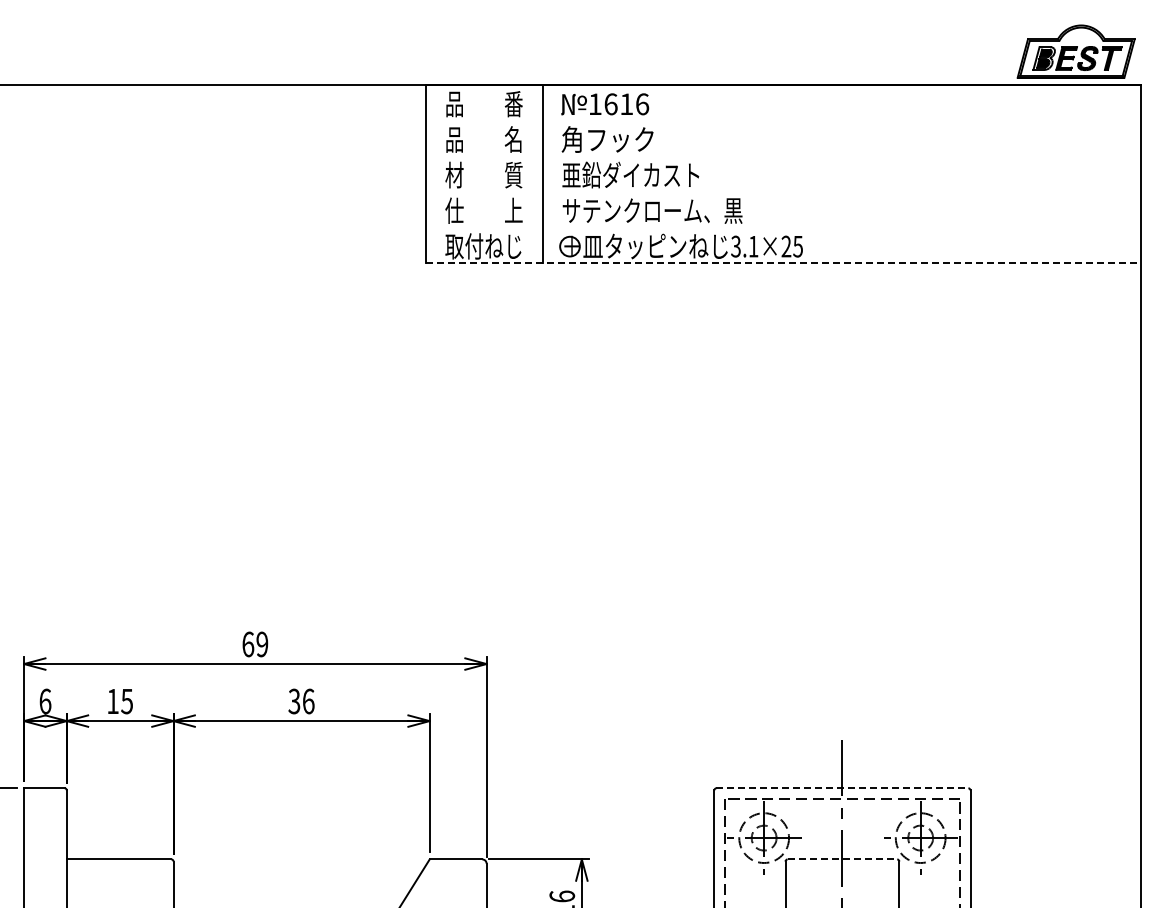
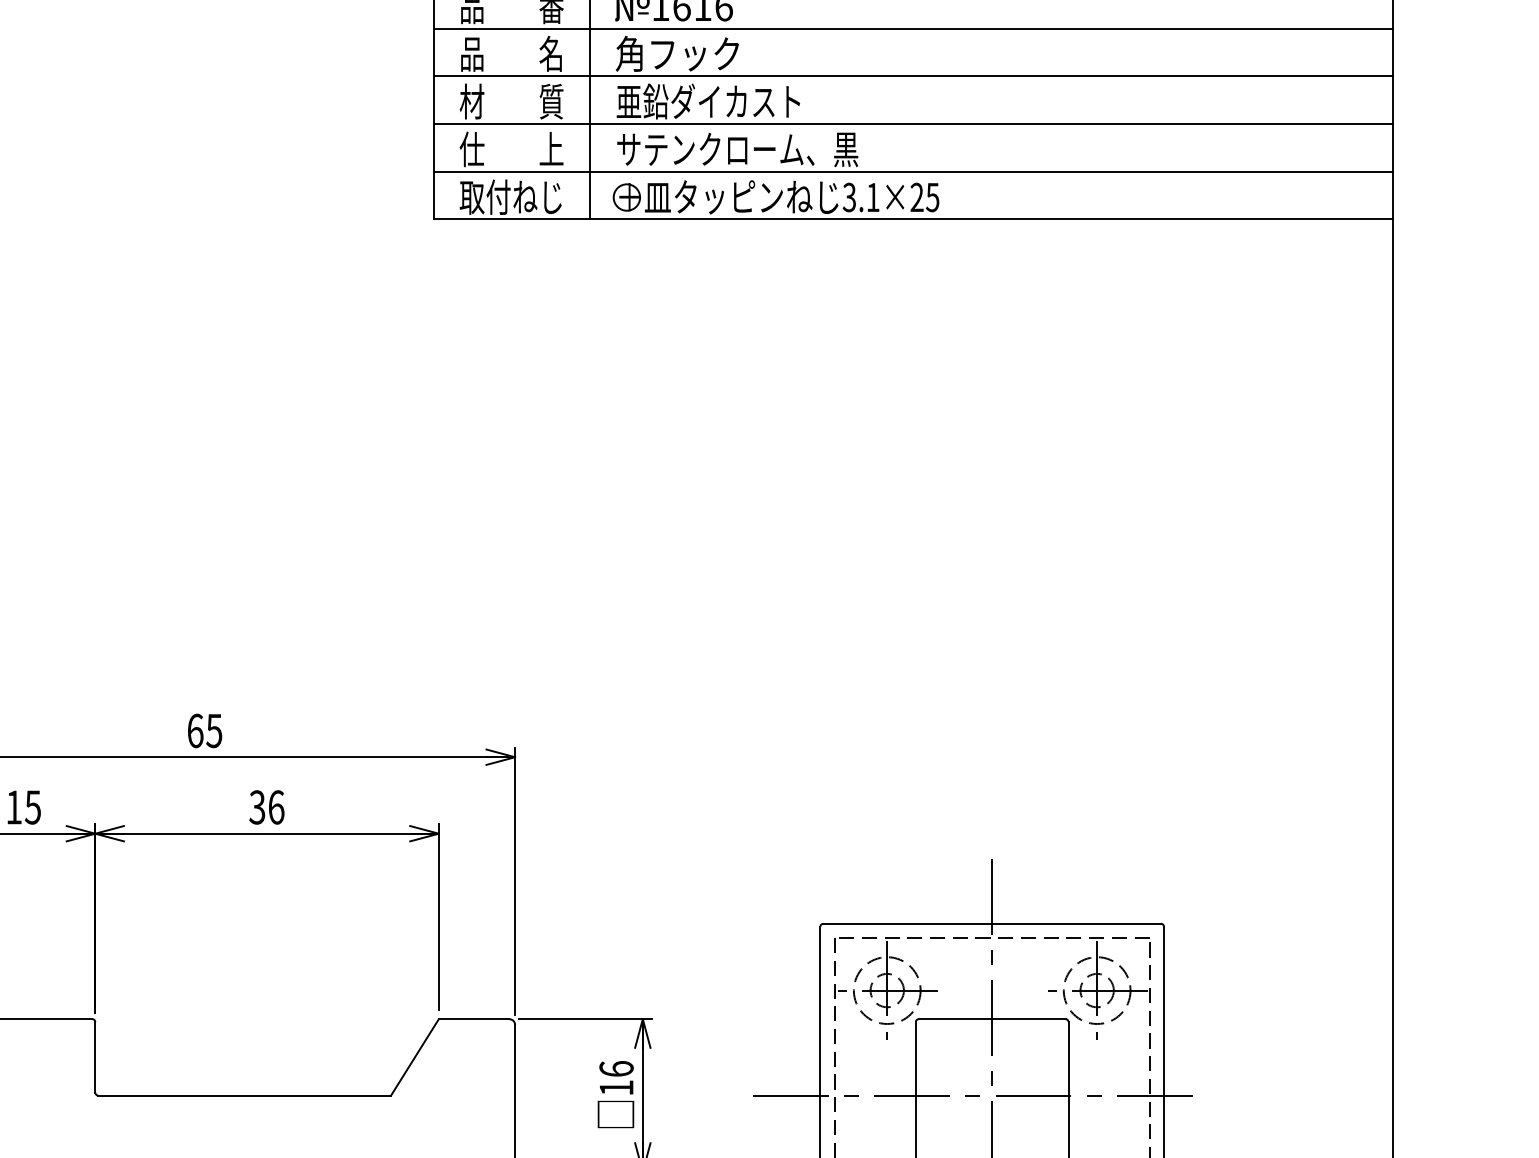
line: (783, 120) -> (913, 28), added
line: (783, 156) -> (913, 76), added
line: (783, 191) -> (913, 123), added
line: (783, 227) -> (913, 171), added
line: (783, 262) -> (913, 218), dashed -> solid
text: (262, 644) -> (214, 731), 69 -> 65
line: (842, 788) -> (992, 924), dashed -> solid
line: (842, 859) -> (992, 1019), dashed -> solid

